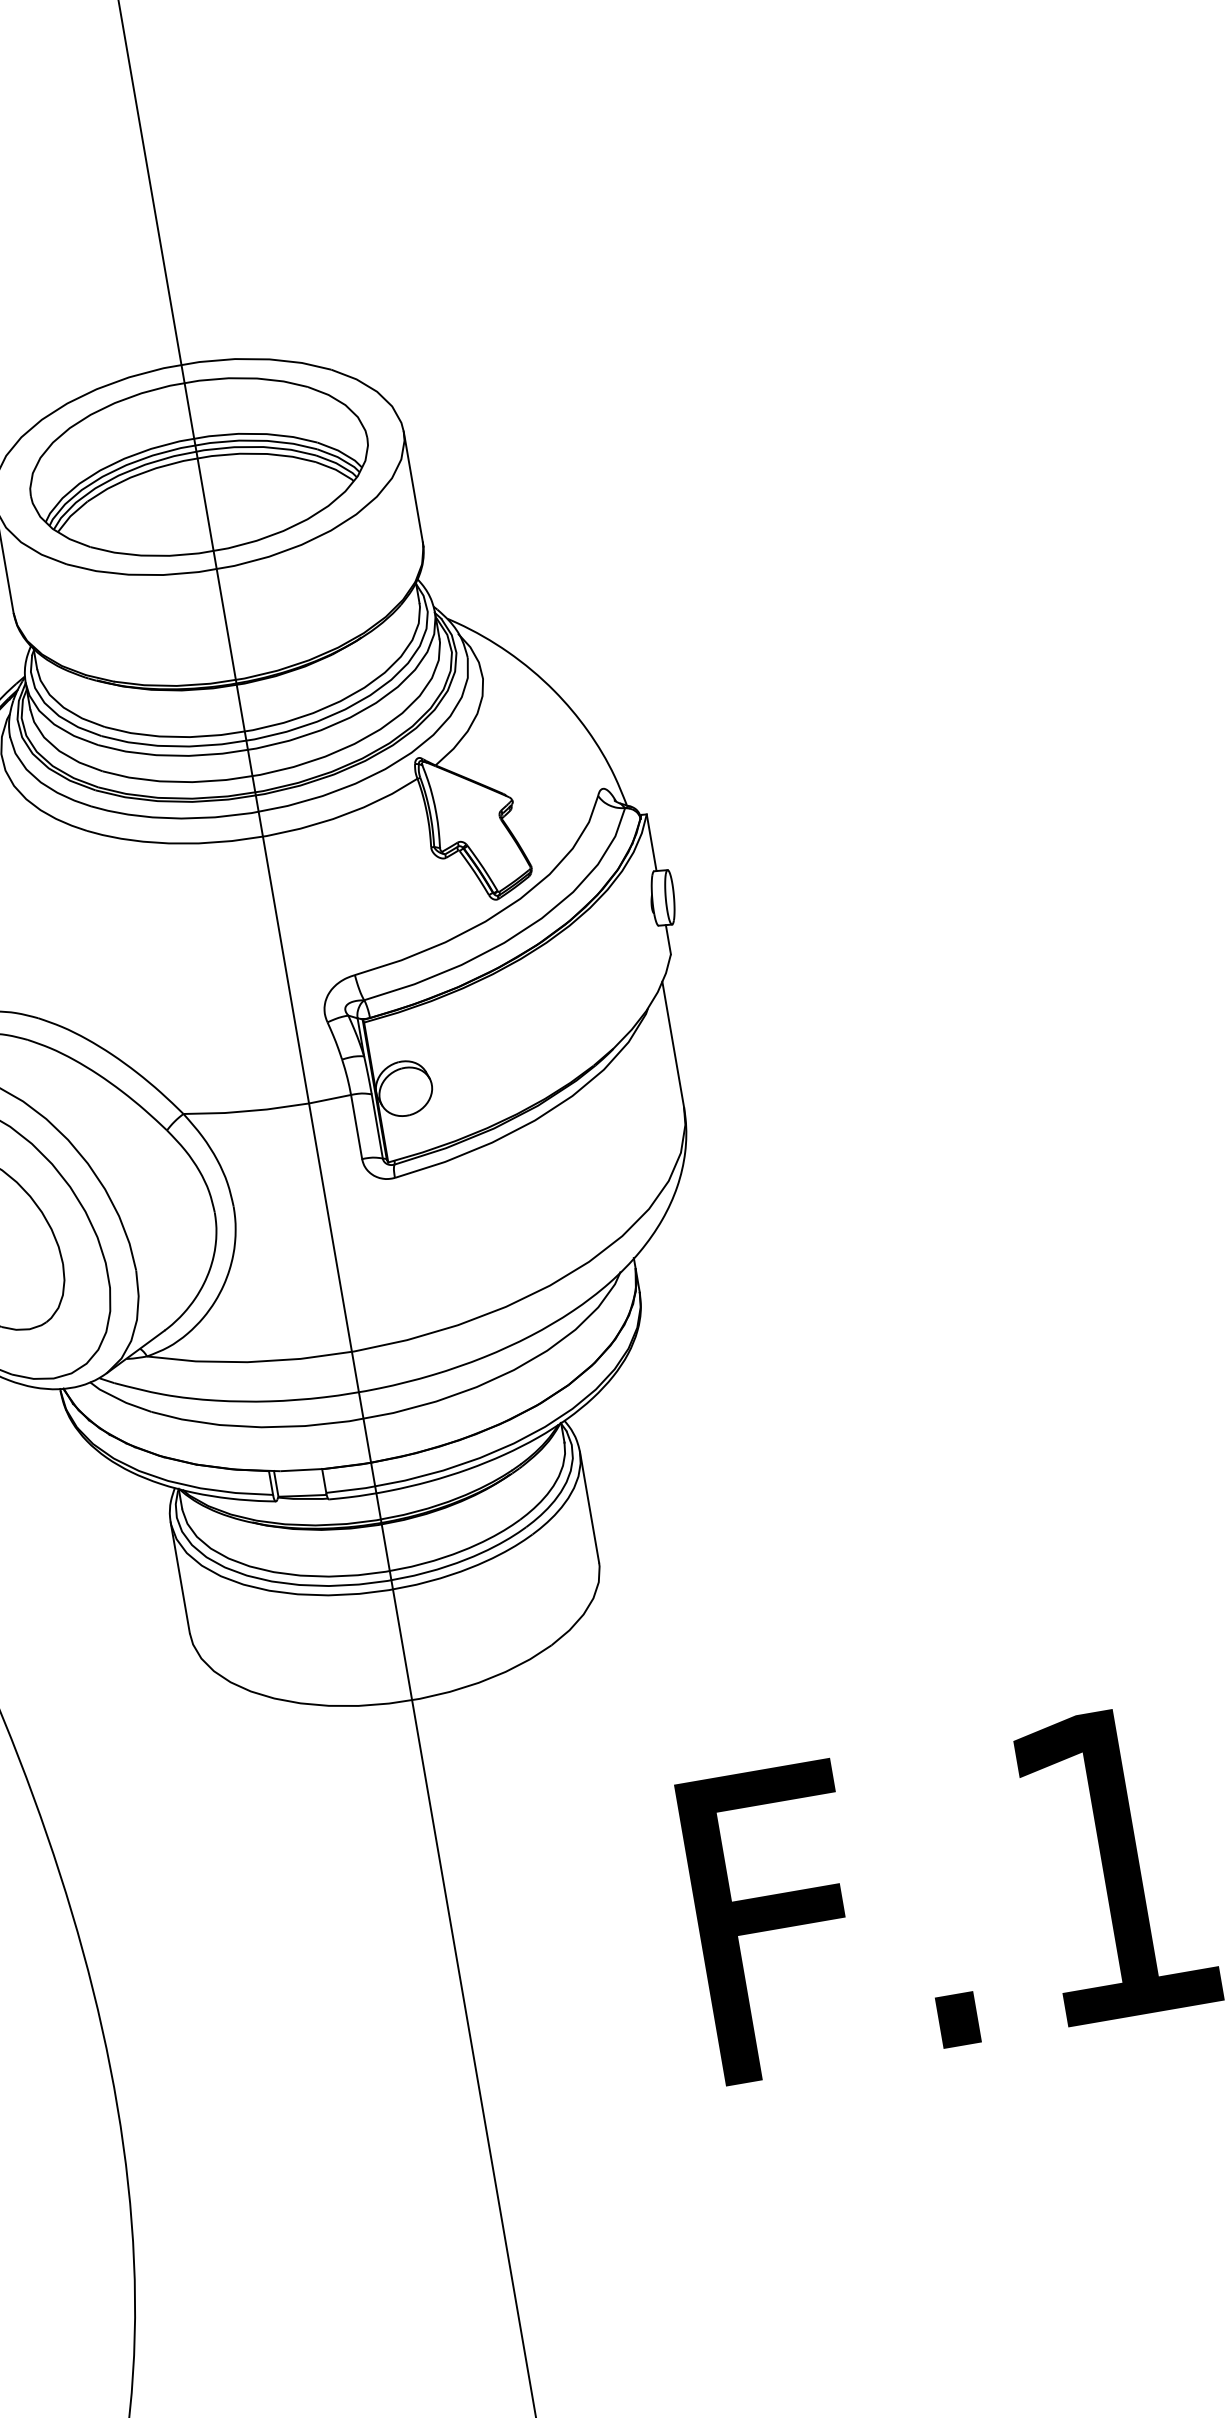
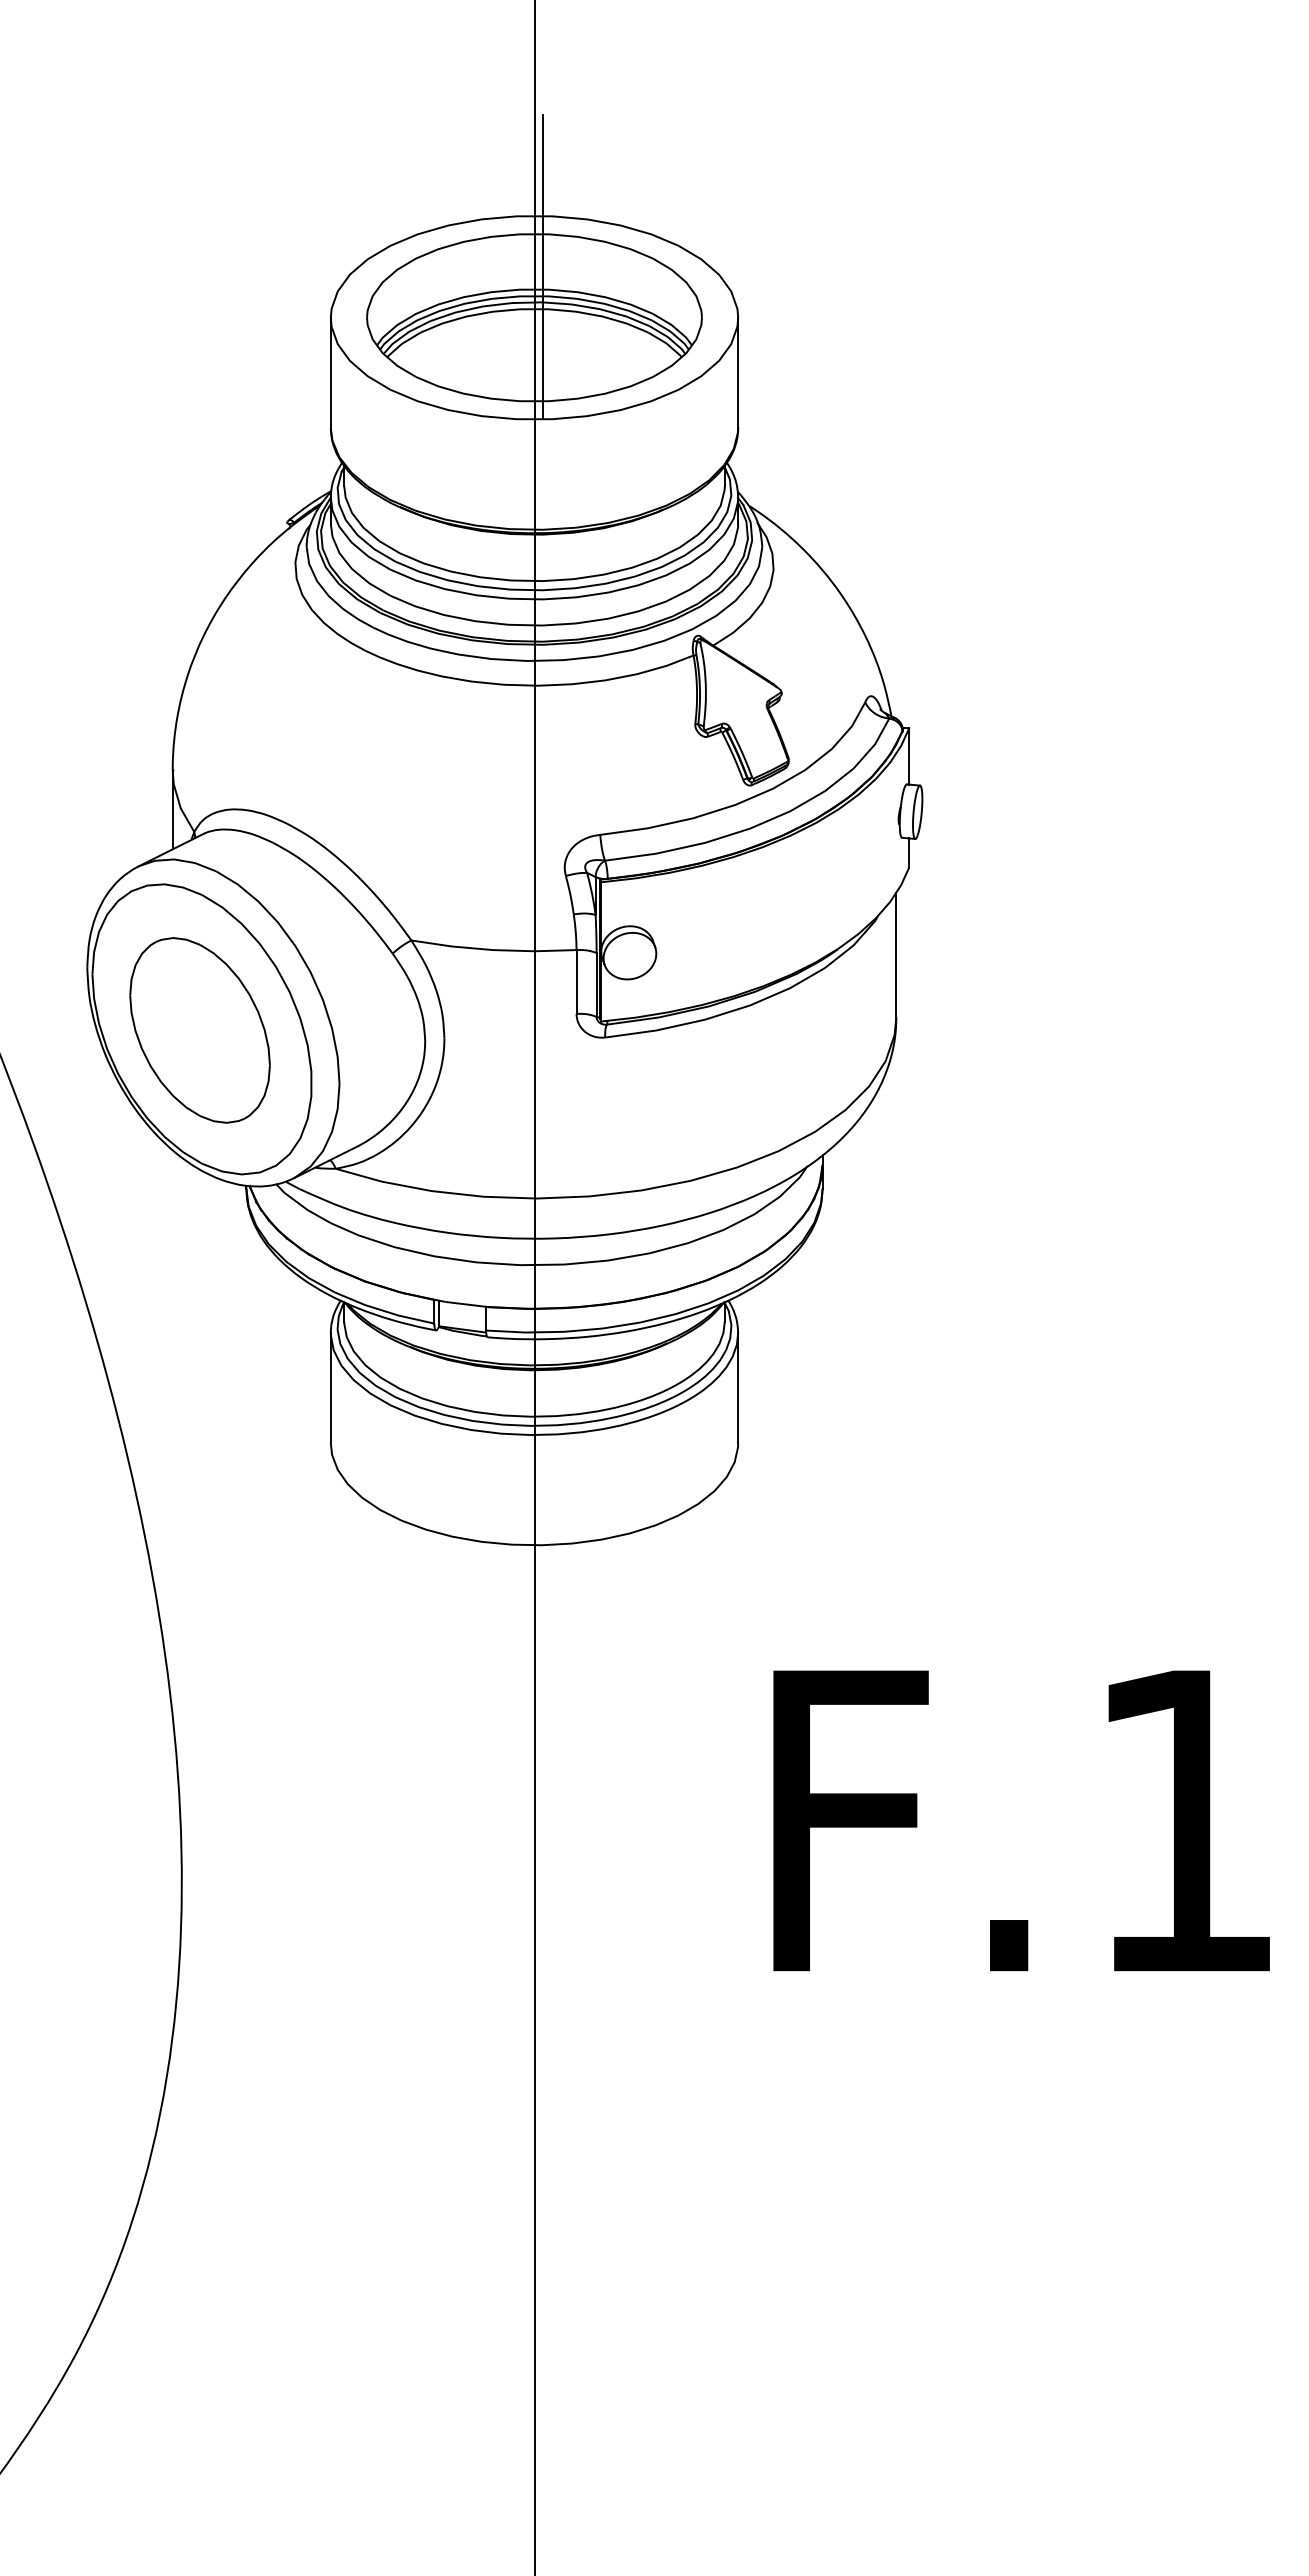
line: (199, 412) -> (543, 265), added

